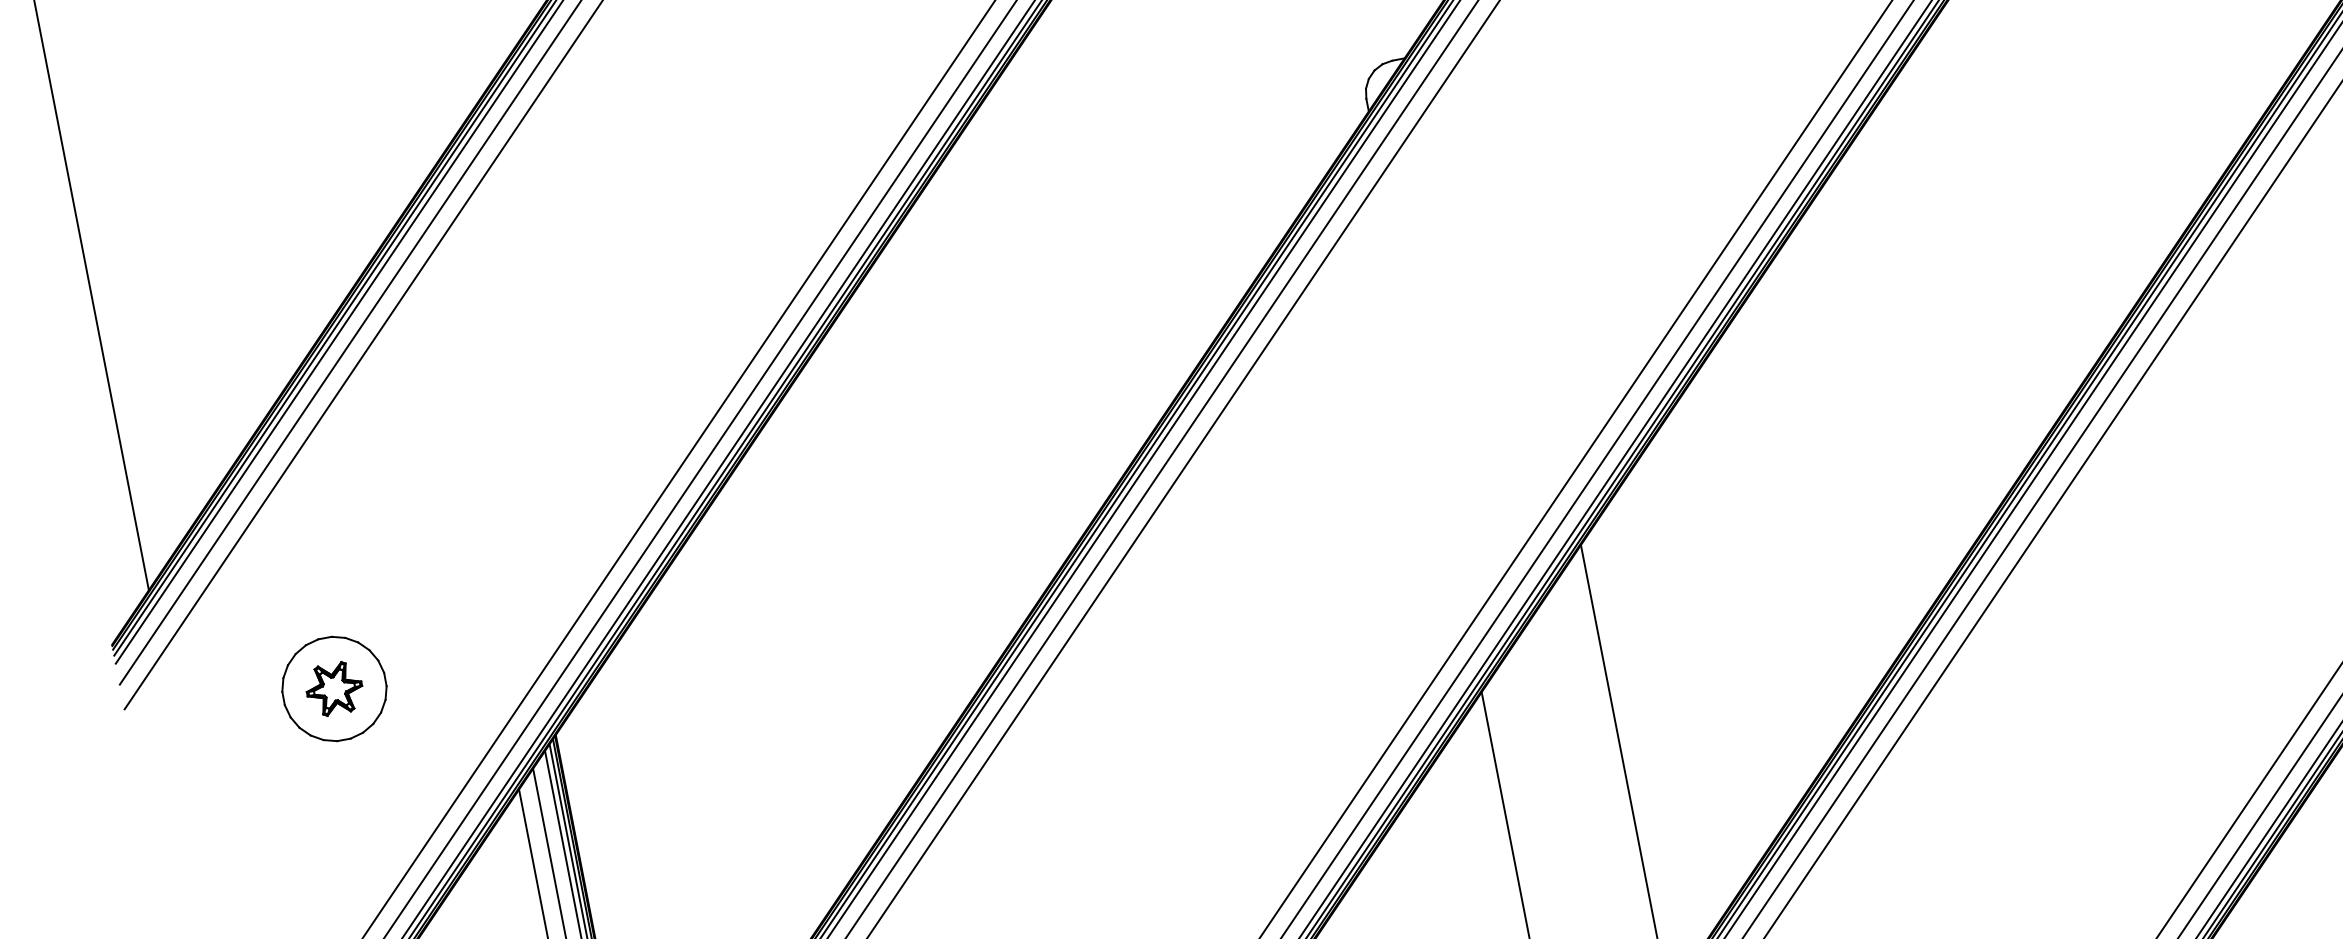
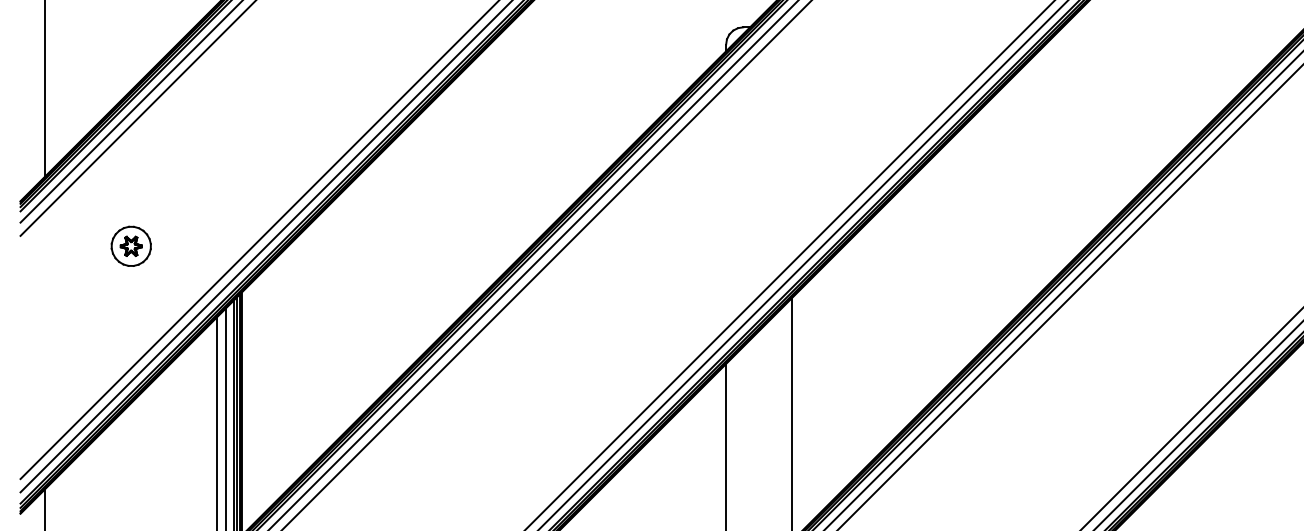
part: (332, 687) -> (130, 245), size x0.71

